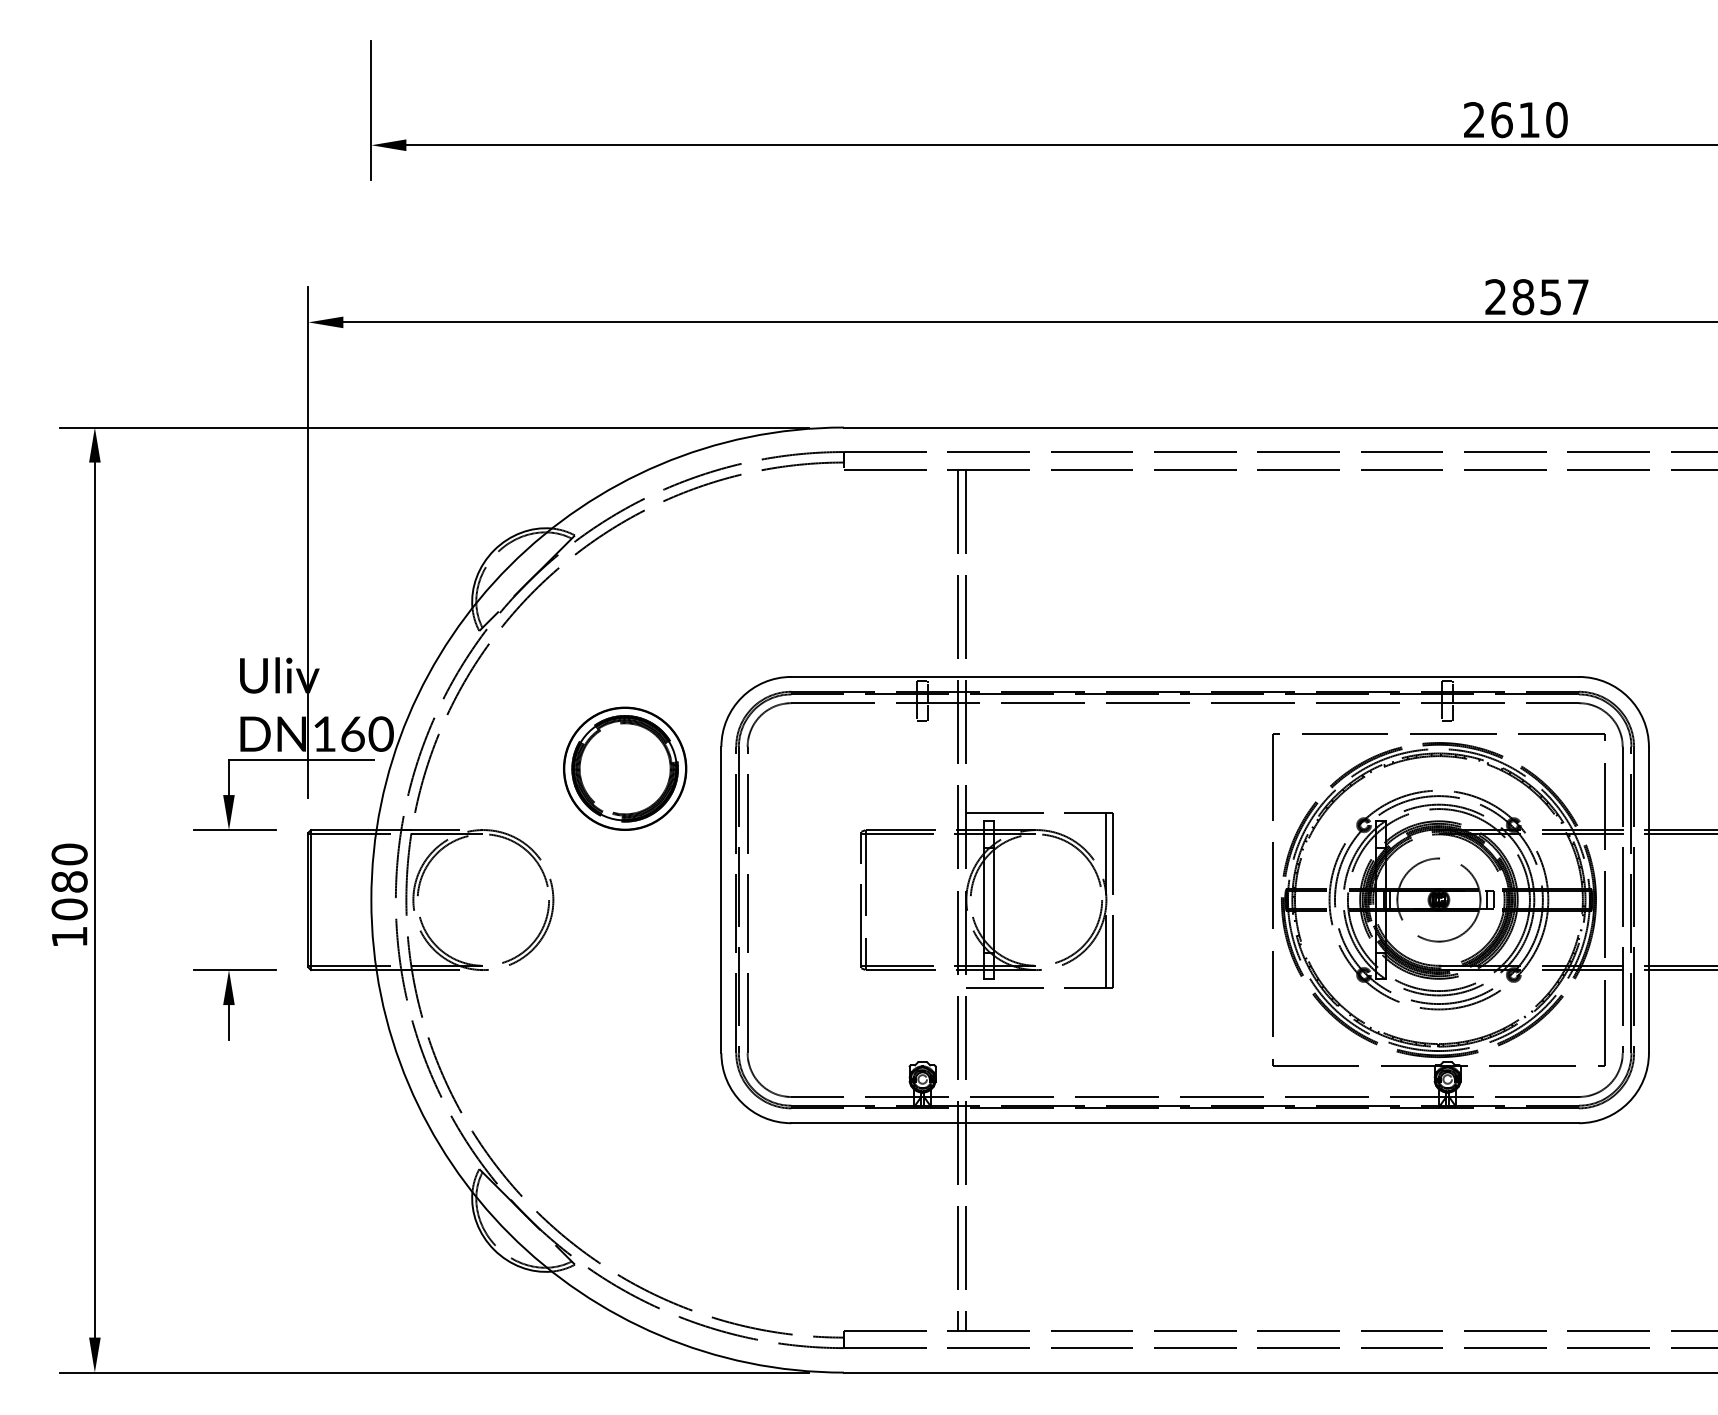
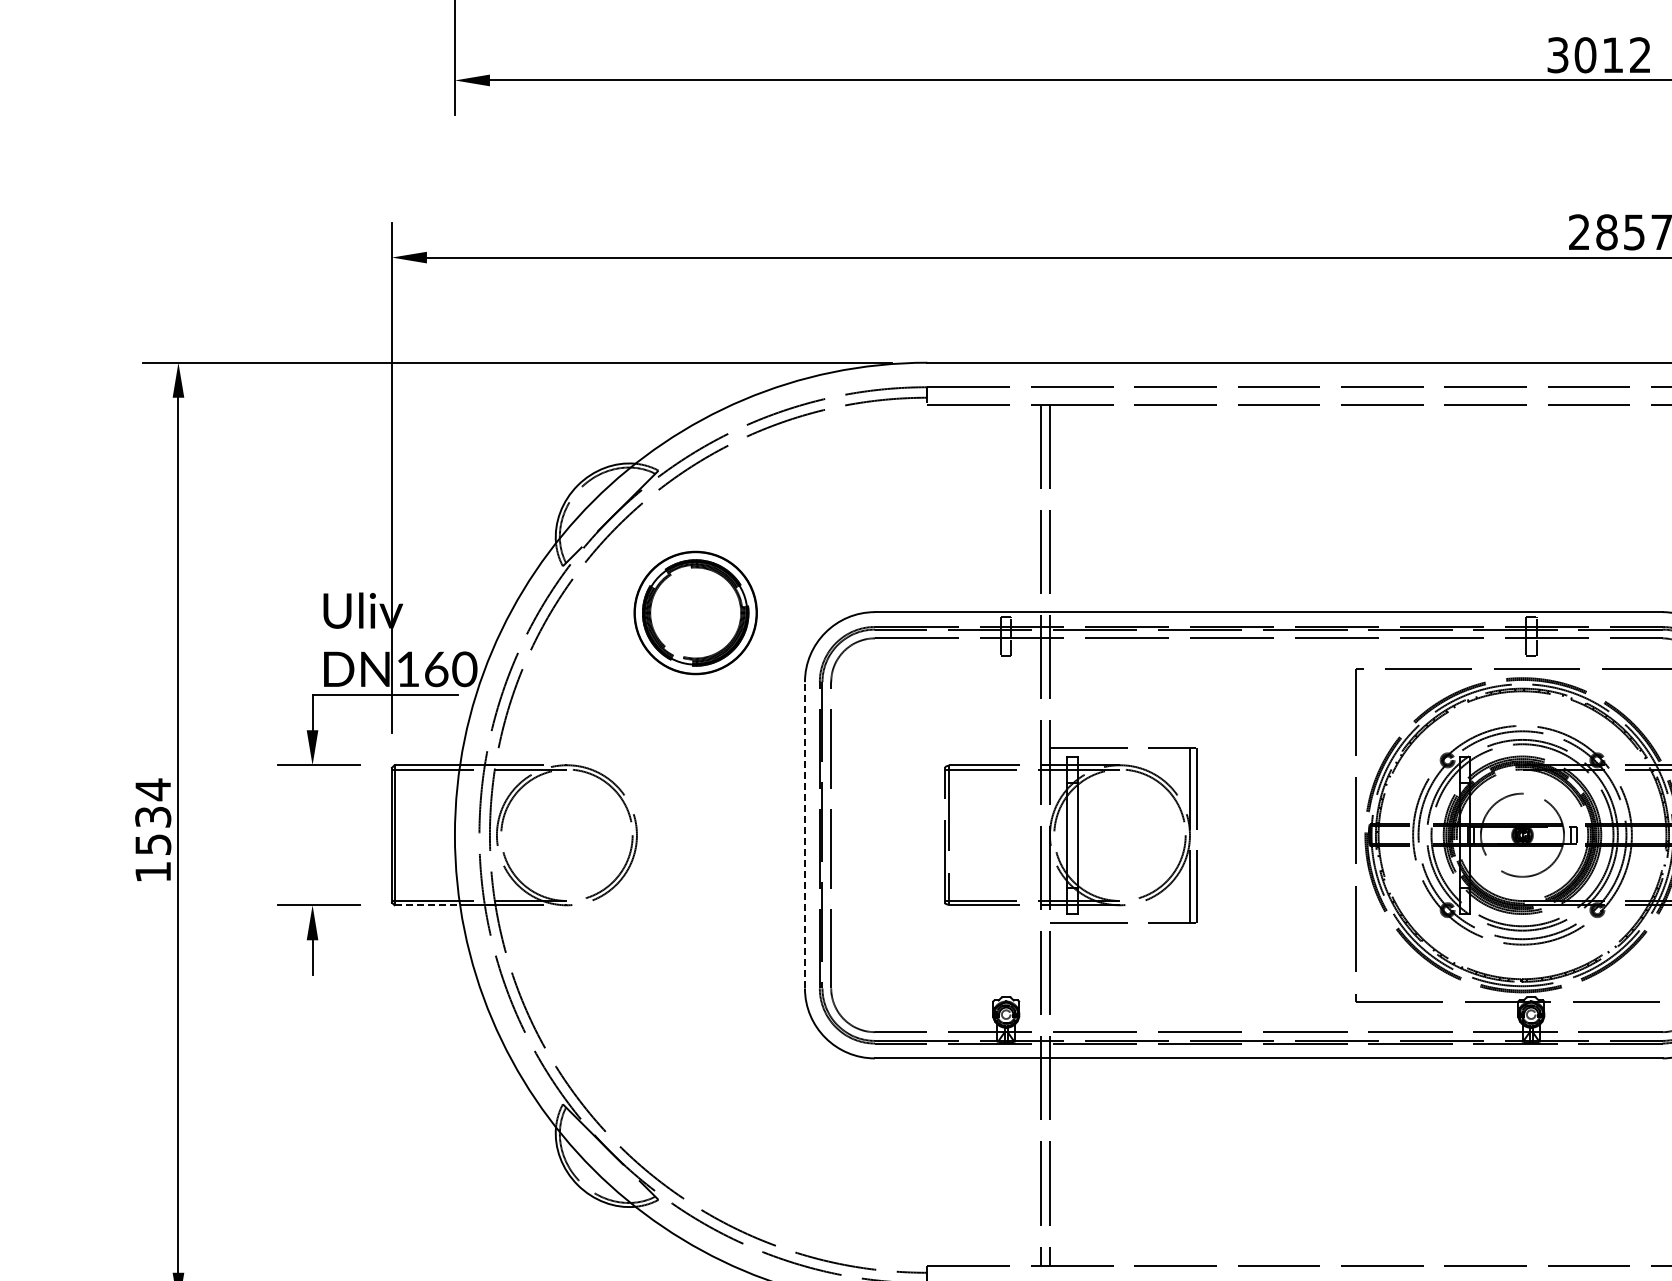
text: (1515, 120) -> (1599, 55), 2610 -> 3012
part: (625, 768) -> (696, 612), moved
text: (69, 881) -> (153, 816), 1080 -> 1534
line: (721, 899) -> (805, 834), solid -> dashed
line: (343, 970) -> (427, 905), solid -> dashed

